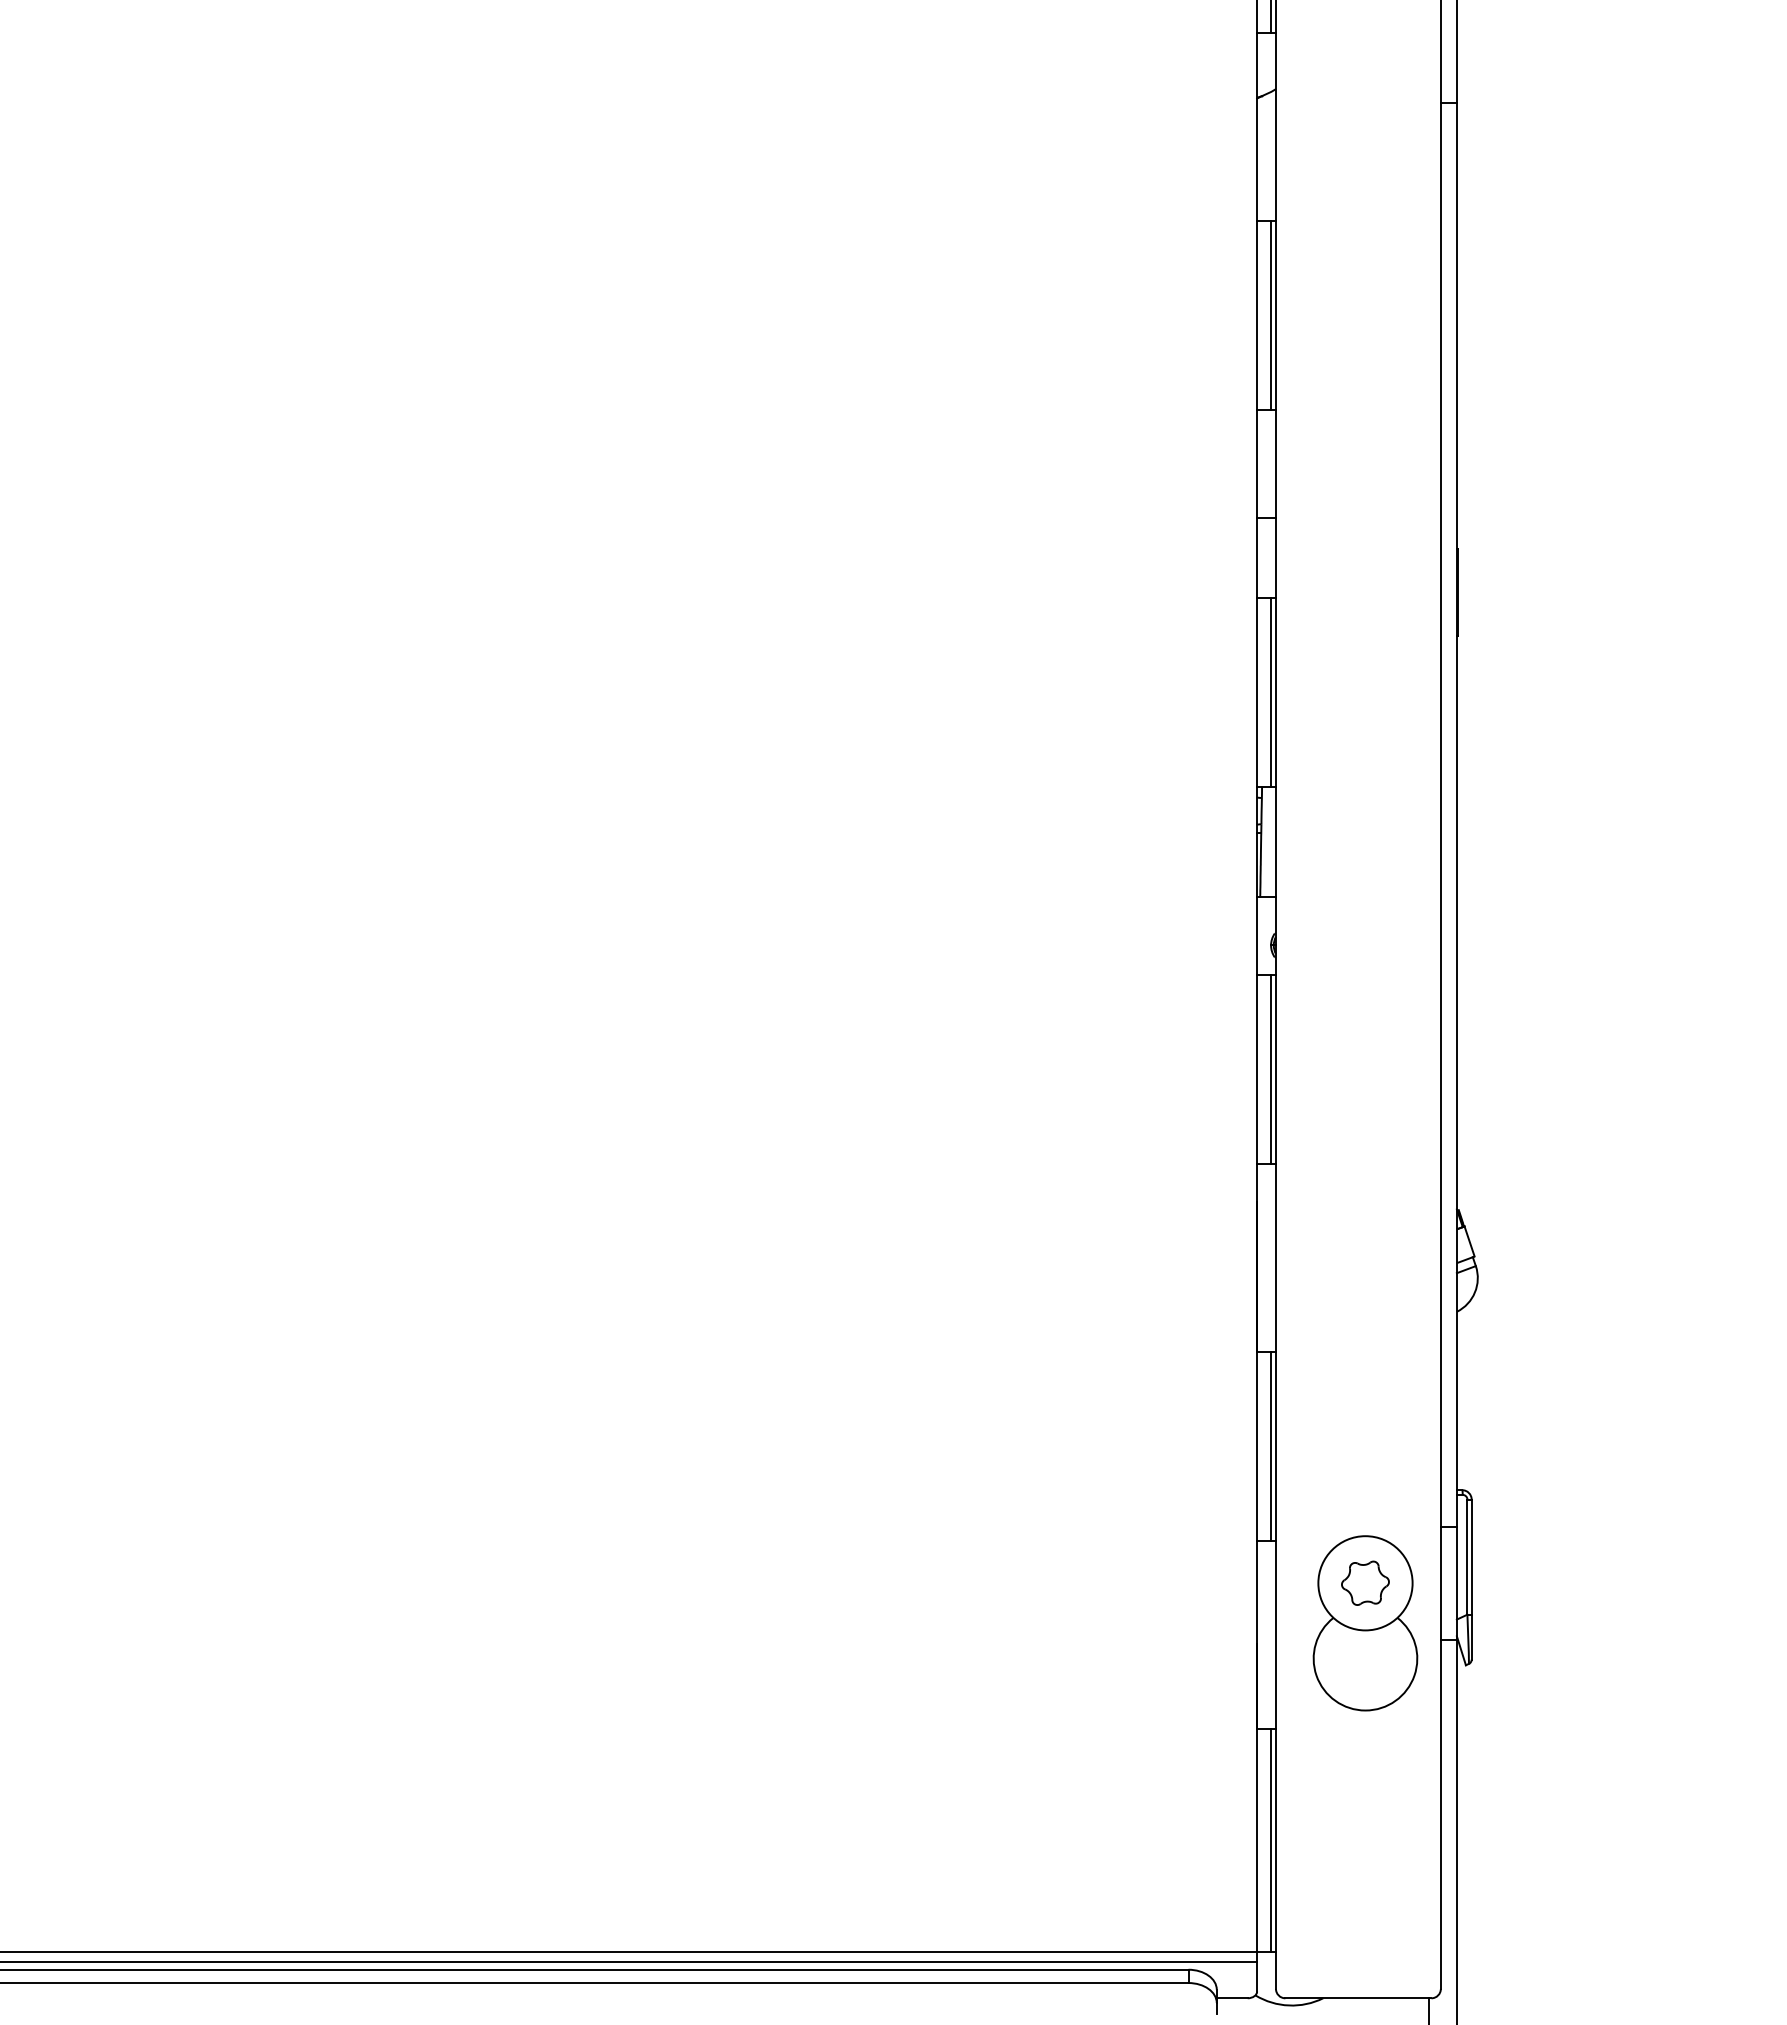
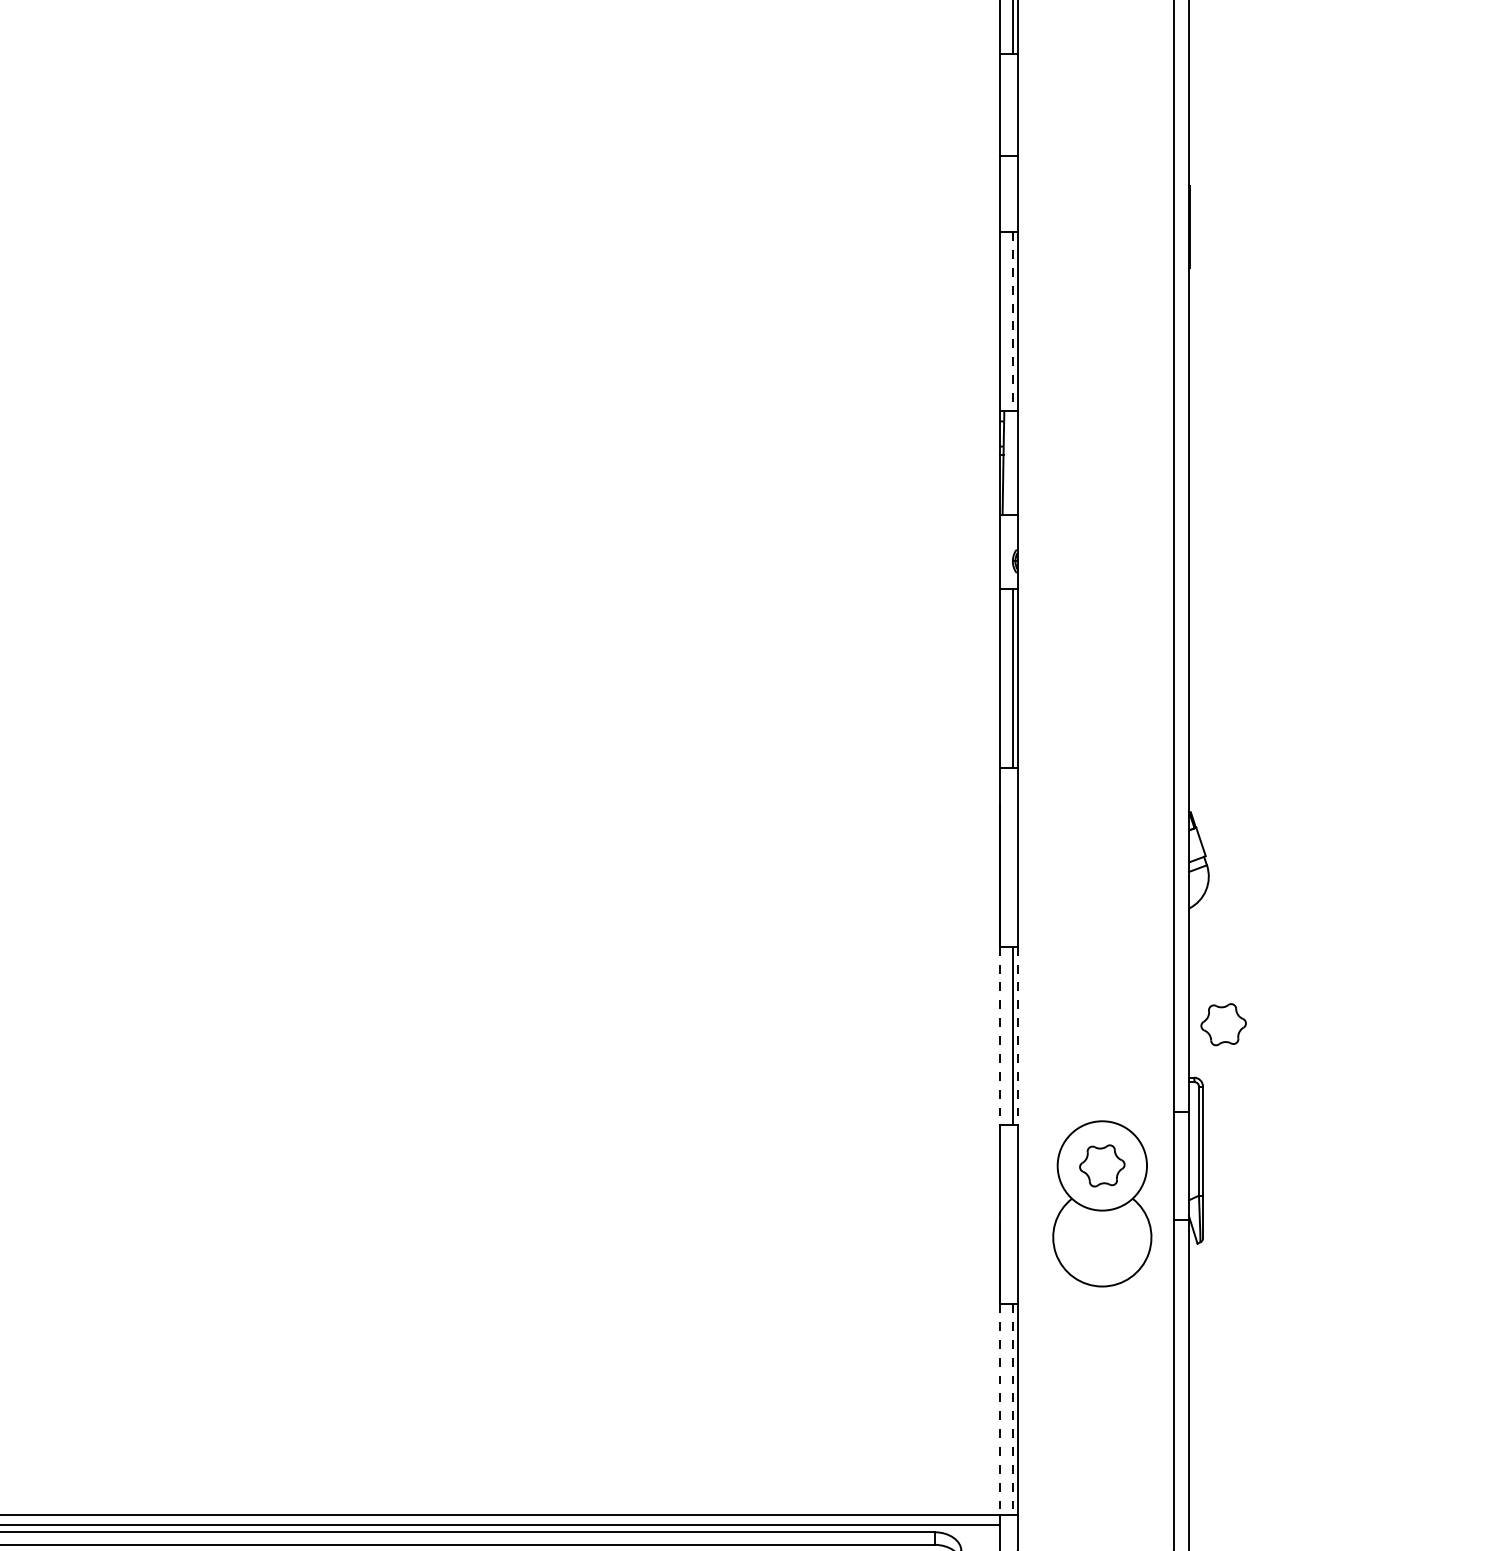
line: (1271, 692) -> (1013, 321), solid -> dashed
part: (1493, 1433) -> (1223, 1023), added
line: (1257, 1446) -> (999, 1036), solid -> dashed
line: (1275, 1446) -> (1017, 1036), solid -> dashed
line: (1257, 1840) -> (999, 1409), solid -> dashed
line: (1271, 1840) -> (1013, 1409), solid -> dashed

